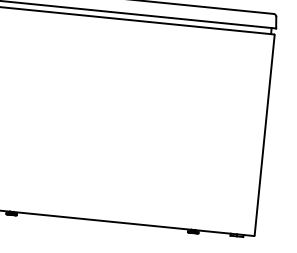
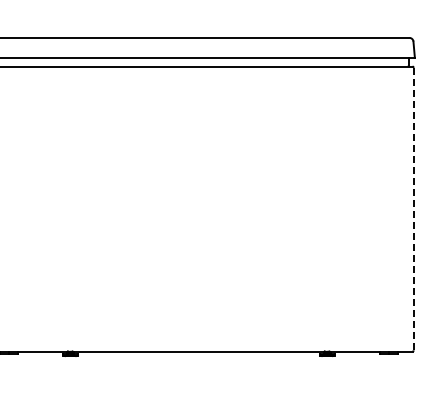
line: (264, 135) -> (413, 209), solid -> dashed

